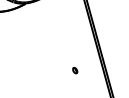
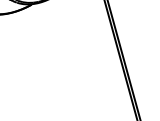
part: (75, 70) -> (93, 87), removed

